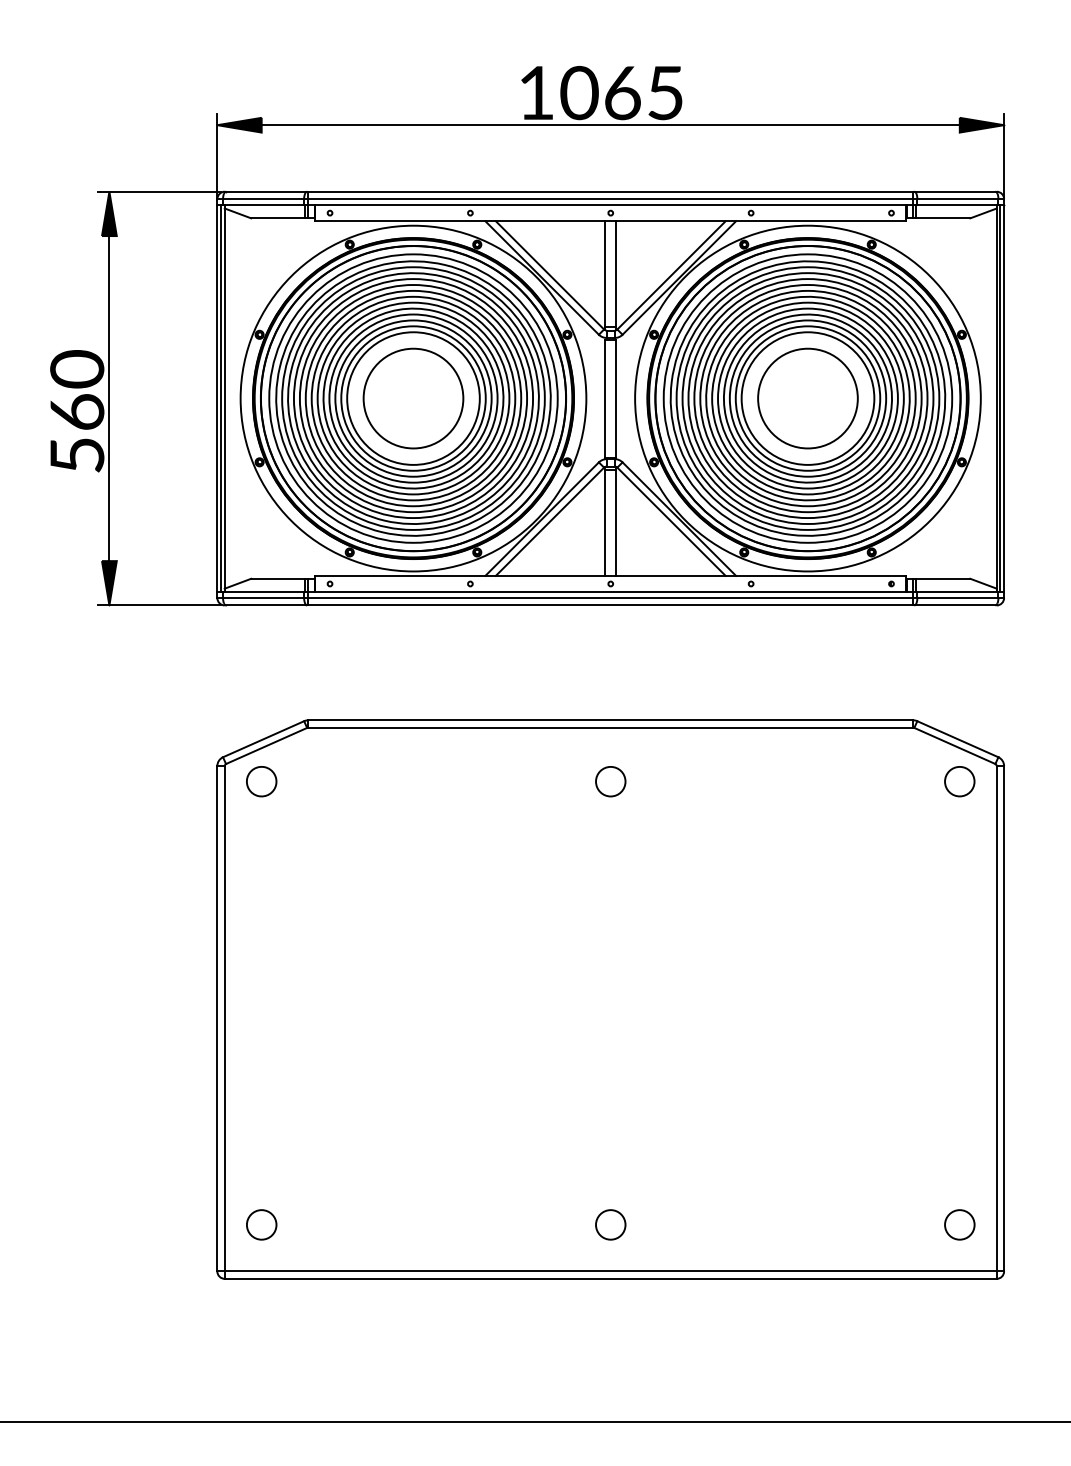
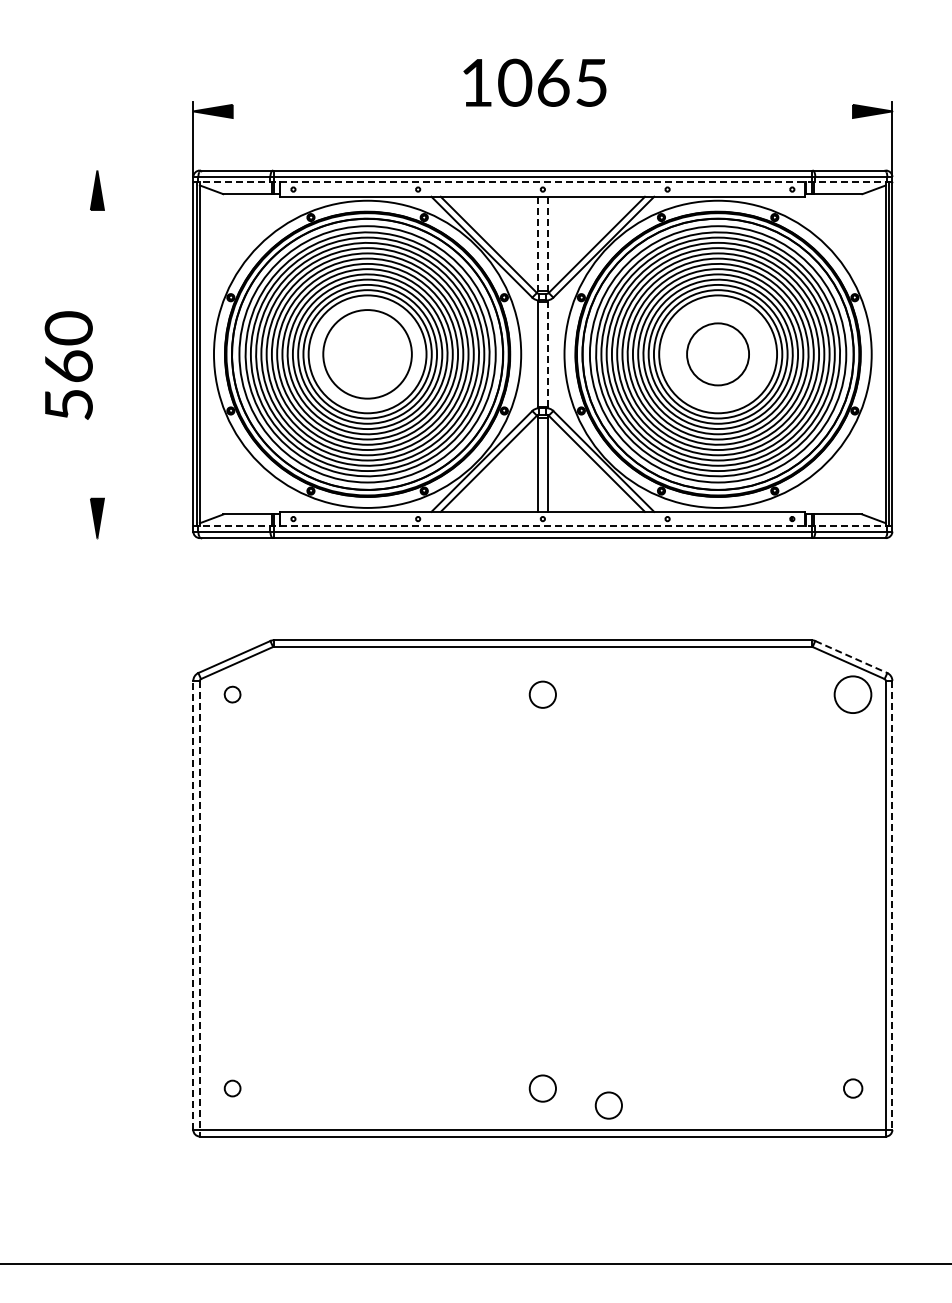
line: (610, 125) -> (542, 111), removed
line: (159, 191) -> (141, 170), removed
line: (610, 205) -> (542, 182), solid -> dashed
line: (604, 276) -> (537, 245), solid -> dashed
line: (615, 276) -> (547, 245), solid -> dashed
line: (109, 397) -> (97, 353), removed
line: (615, 398) -> (547, 354), solid -> dashed
part: (807, 398) -> (717, 354), size x0.7
line: (610, 592) -> (542, 526), solid -> dashed
line: (159, 605) -> (141, 538), removed
line: (958, 739) -> (851, 657), solid -> dashed
part: (261, 781) -> (232, 694), size x0.6
circle: (959, 781) -> (852, 694), size x1.4
line: (217, 1018) -> (193, 905), solid -> dashed
line: (1004, 1018) -> (892, 905), solid -> dashed
line: (224, 1022) -> (199, 908), solid -> dashed
part: (261, 1224) -> (232, 1088), size x0.6
part: (960, 1224) -> (853, 1088), size x0.7
part: (684, 1243) -> (608, 1105), added

